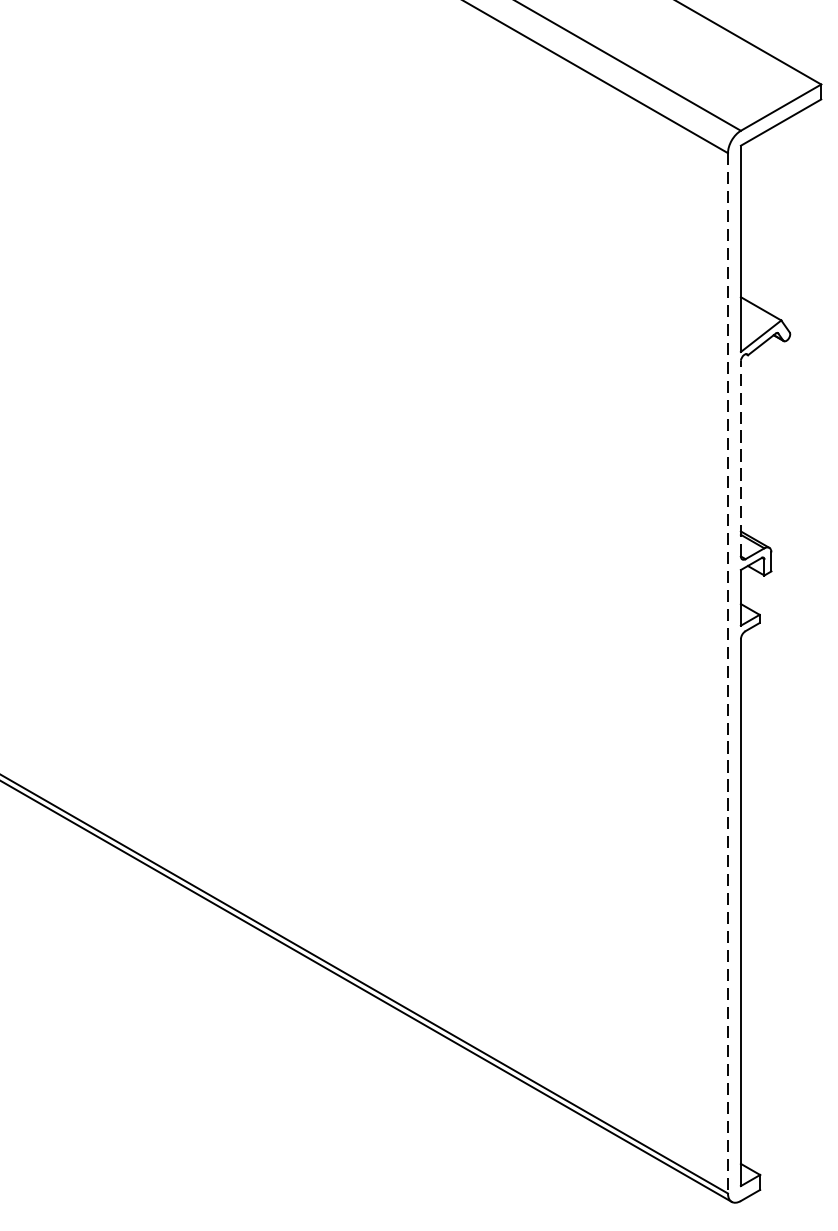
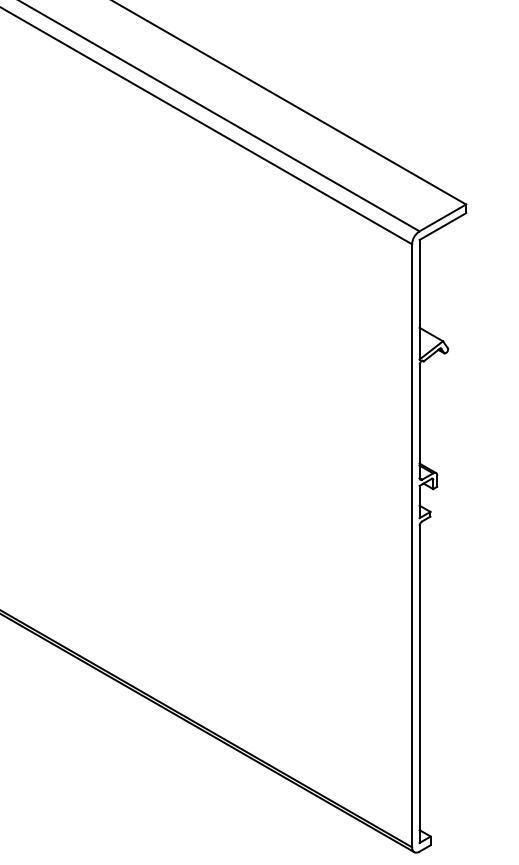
line: (740, 458) -> (419, 421), dashed -> solid
line: (728, 674) -> (412, 546), dashed -> solid

